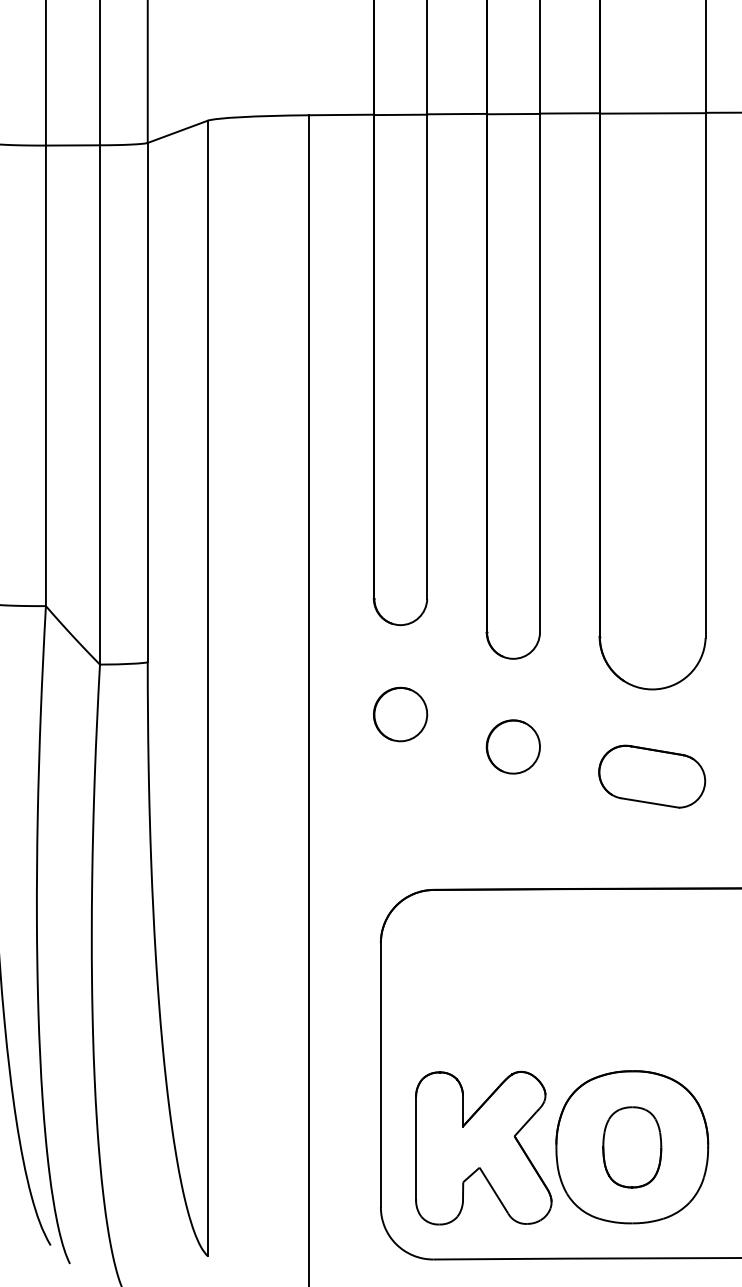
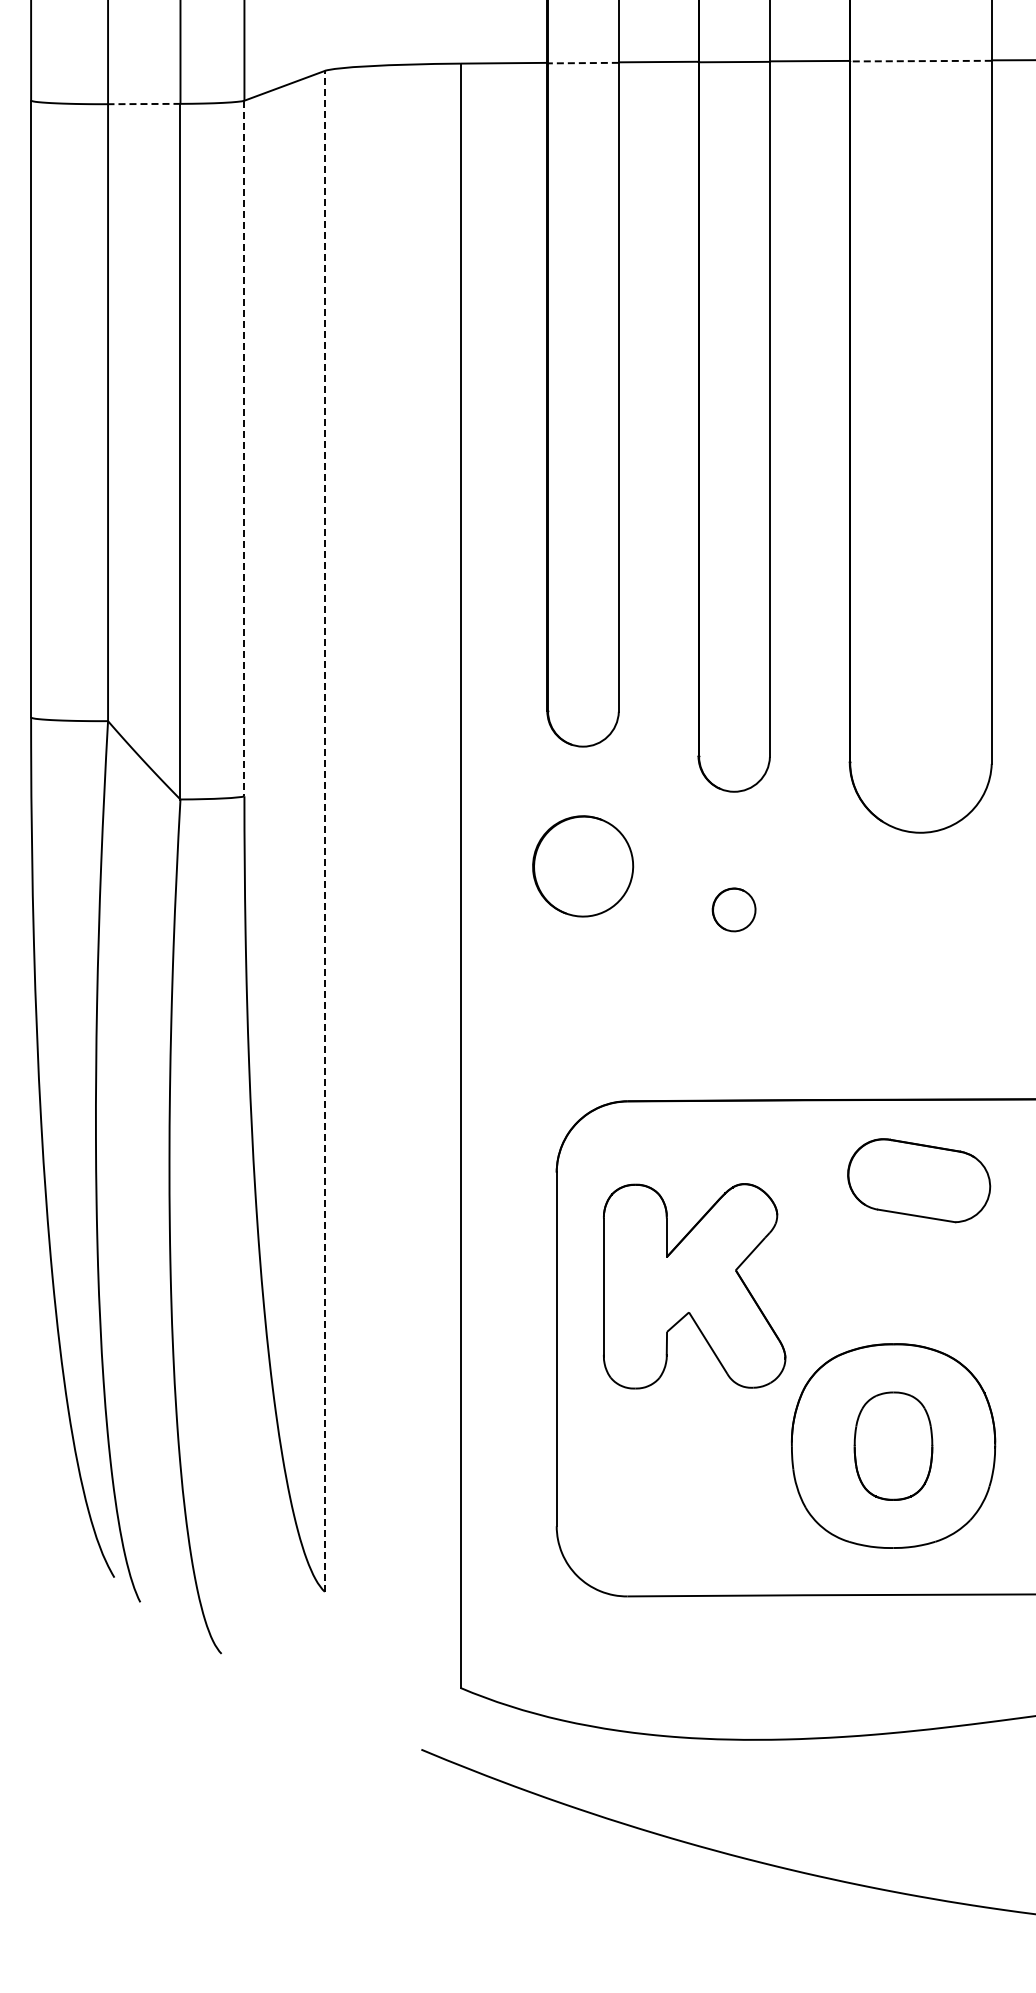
line: (652, 113) -> (920, 61), solid -> dashed
line: (400, 115) -> (582, 63), solid -> dashed
line: (72, 145) -> (143, 104), solid -> dashed
line: (147, 402) -> (244, 448), solid -> dashed
line: (207, 687) -> (324, 830), solid -> dashed
part: (400, 714) -> (582, 866), size x1.4
part: (512, 746) -> (733, 909), size x0.6
part: (652, 776) -> (919, 1180), moved
part: (483, 1148) -> (694, 1286), moved

